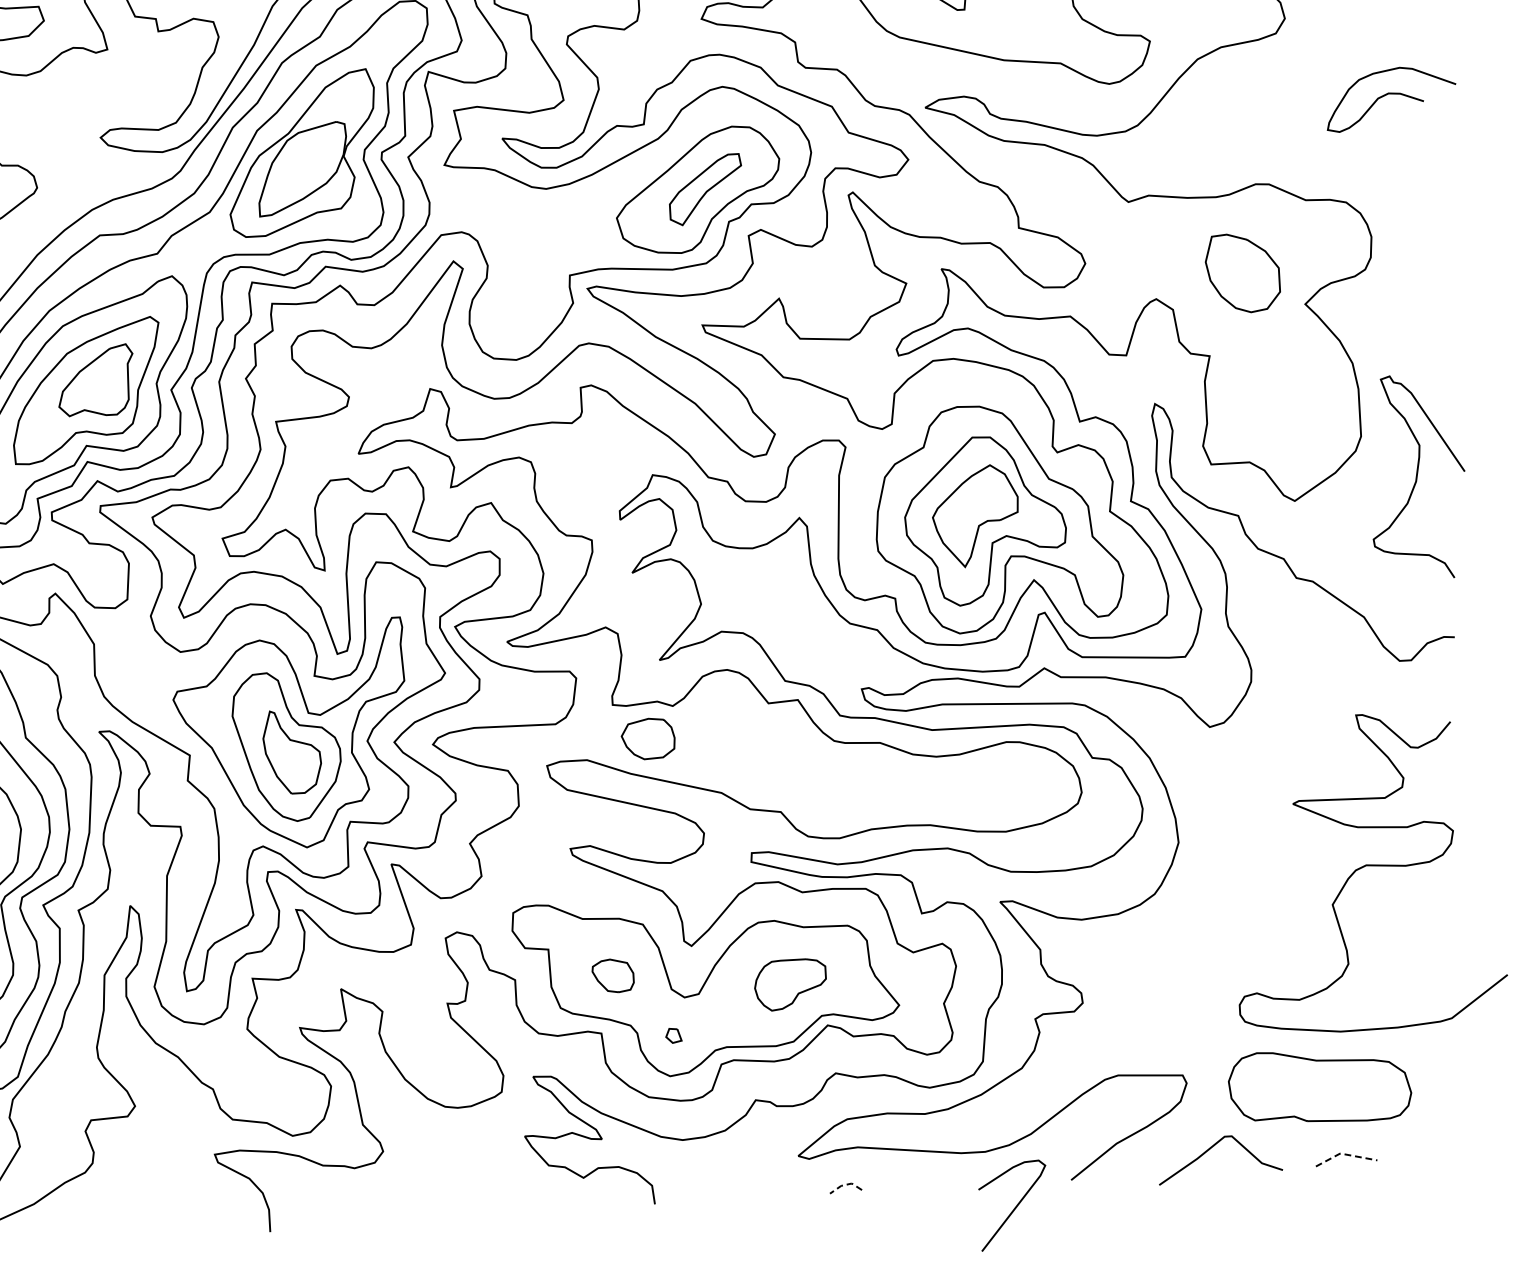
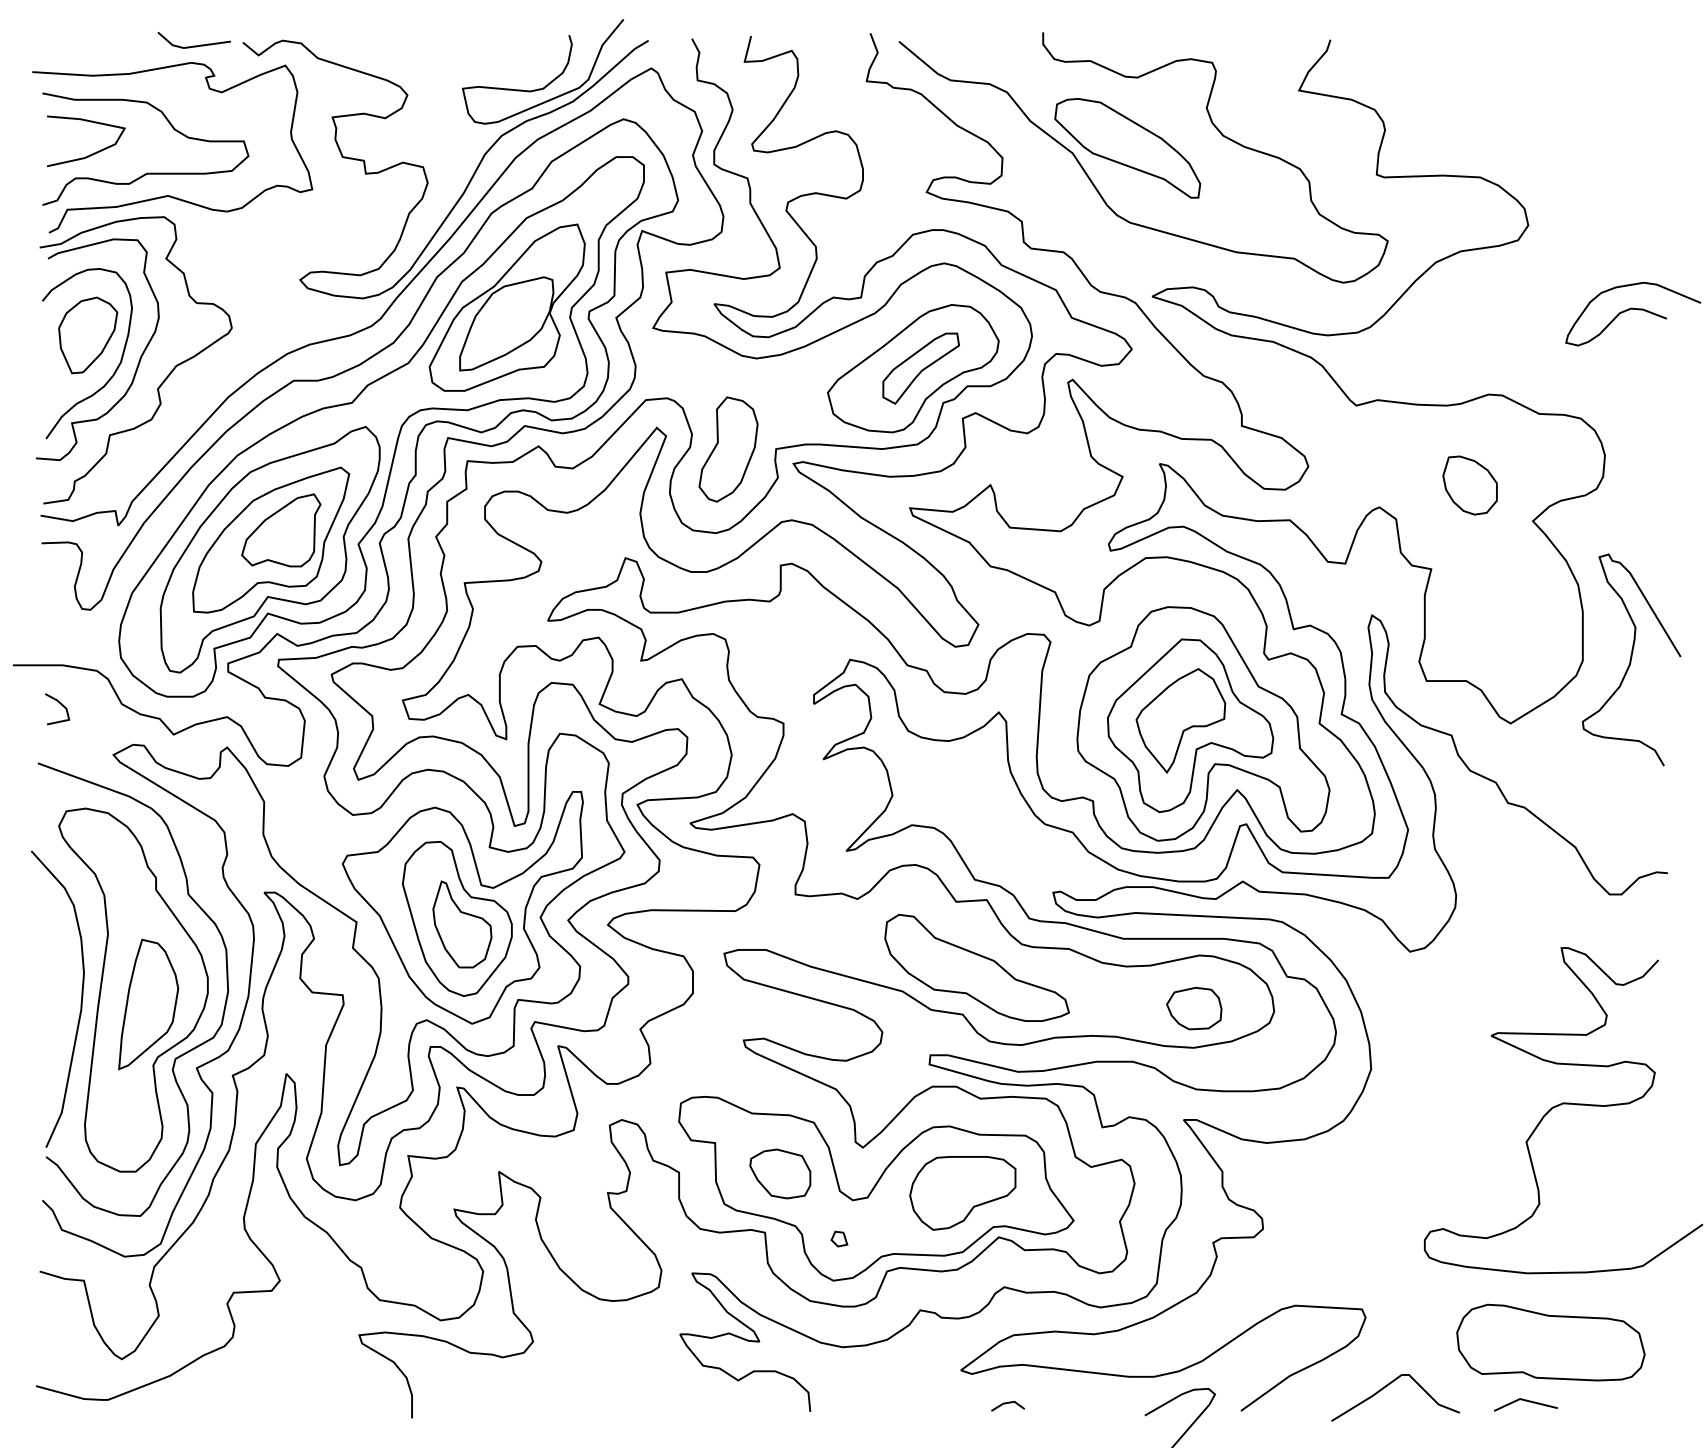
part: (1242, 273) -> (1469, 485), size x0.71
part: (523, 278) -> (728, 449), added
curve: (1417, 476) -> (1631, 659), moved
part: (648, 738) -> (1194, 1008), moved
part: (791, 765) -> (976, 967), added
part: (613, 975) -> (780, 1173), size x1.43
part: (790, 984) -> (962, 1193), size x1.43
part: (1319, 1086) -> (1550, 1342), moved
line: (1344, 1154) -> (1524, 1400), dashed -> solid
line: (846, 1184) -> (1008, 1402), dashed -> solid

